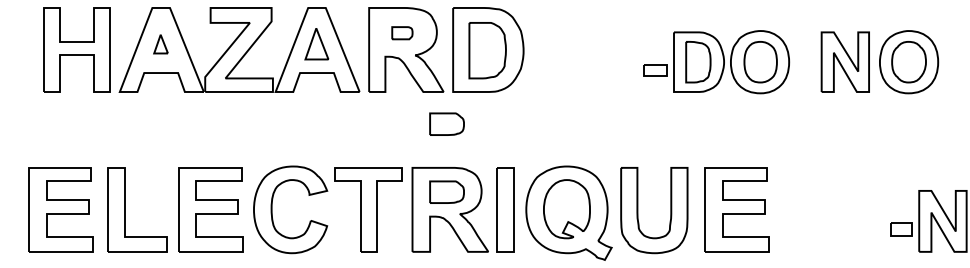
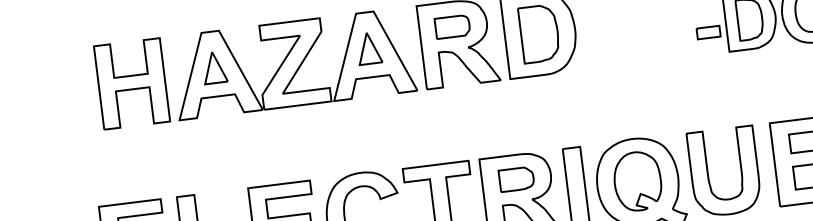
part: (402, 33) -> (452, 27), size x1.67
part: (160, 44) -> (214, 68), size x1.67
part: (446, 123) -> (507, 111), removed

